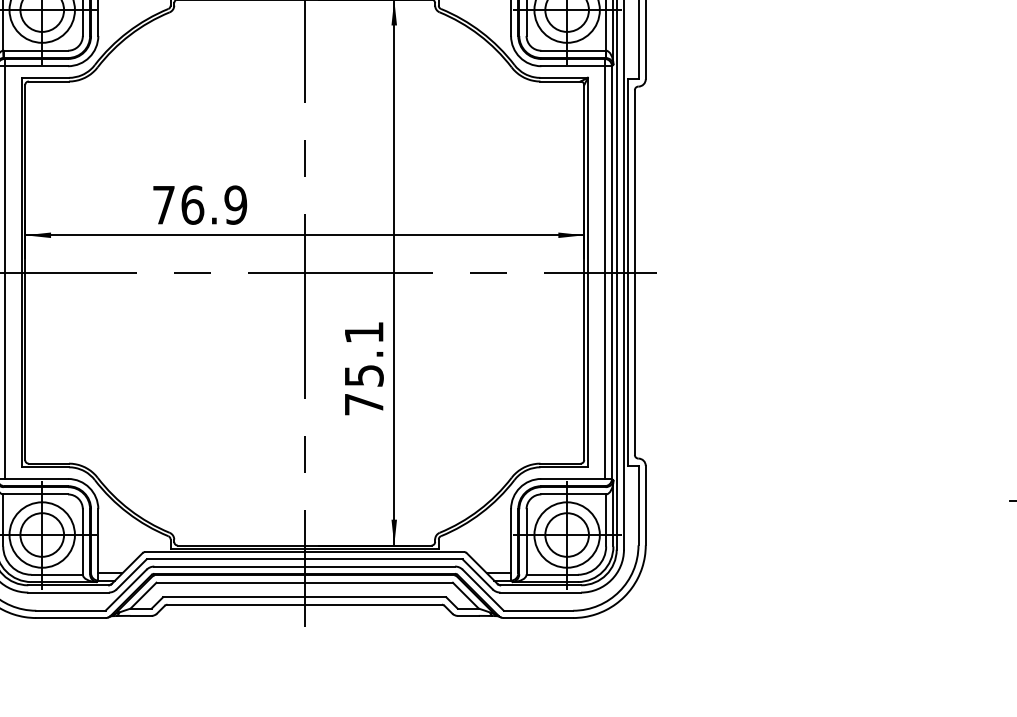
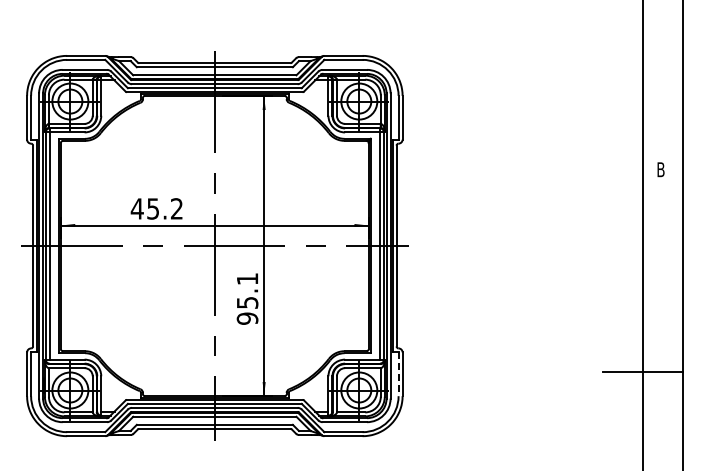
text: (198, 204) -> (156, 208), 76.9 -> 45.2
text: (363, 404) -> (247, 318), 75.1 -> 95.1
line: (638, 505) -> (398, 374), solid -> dashed

